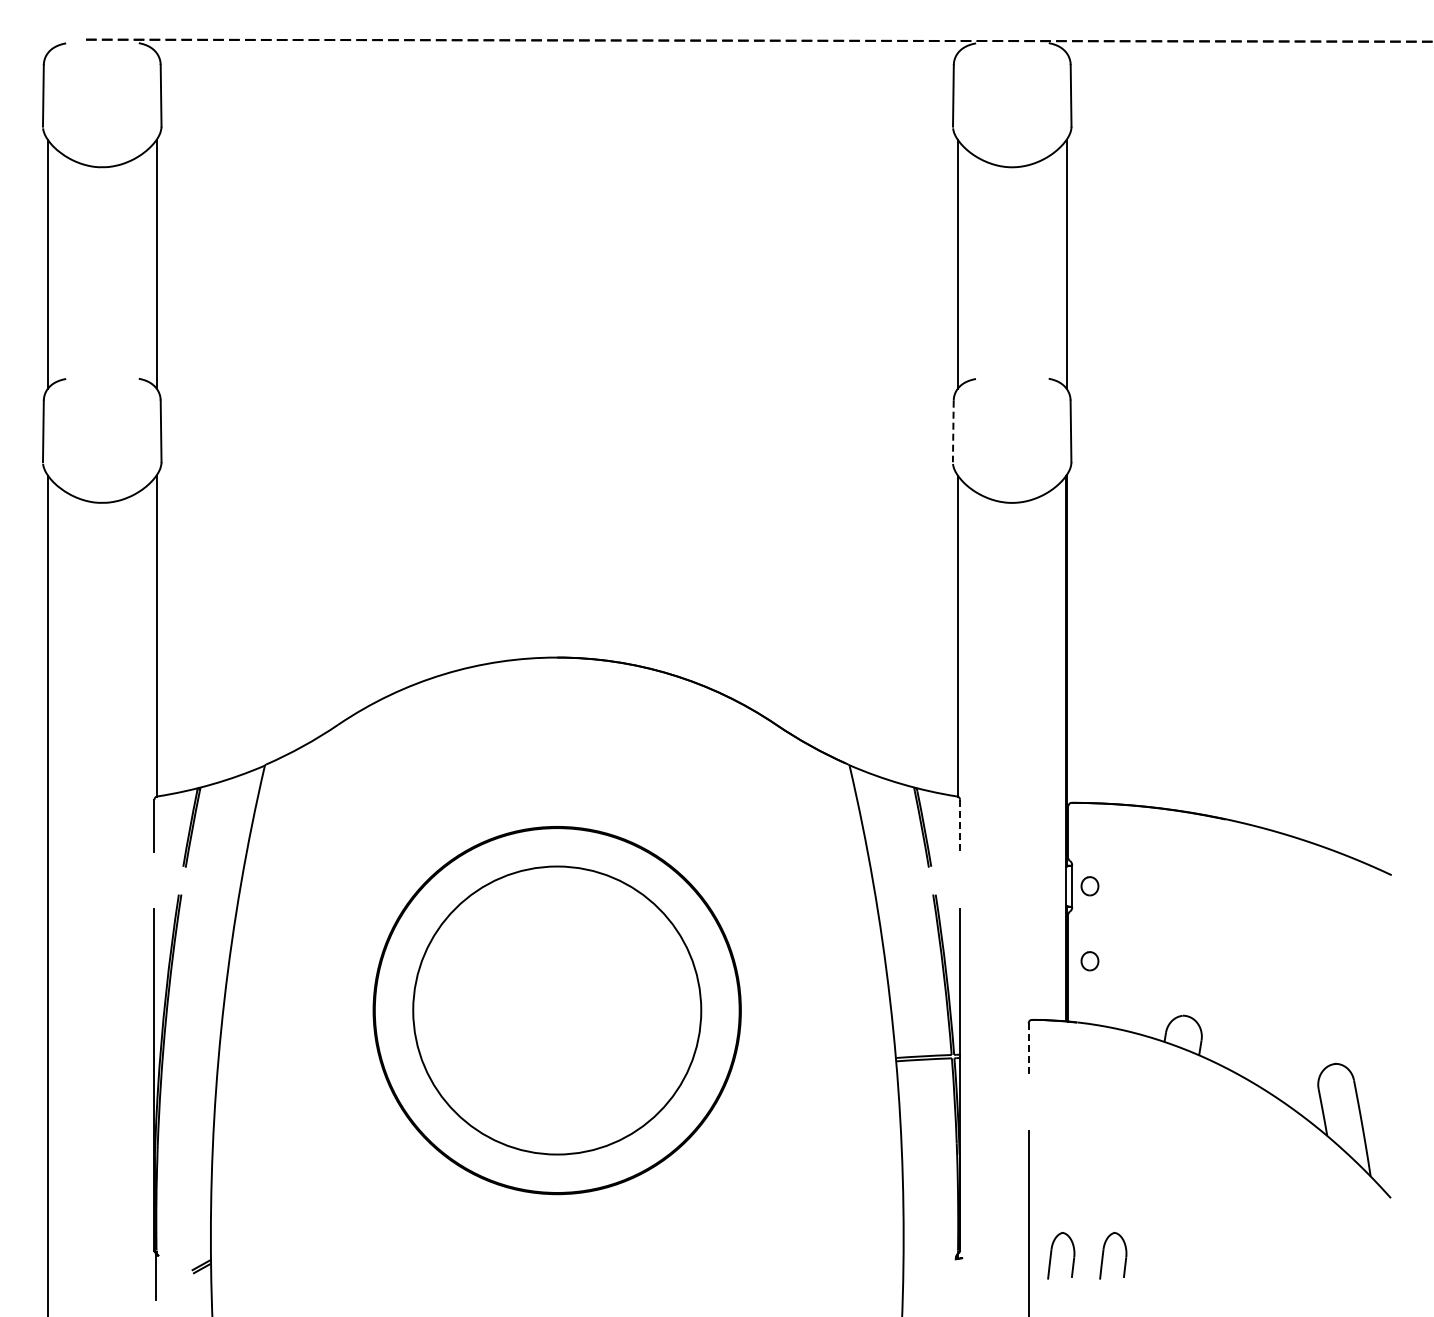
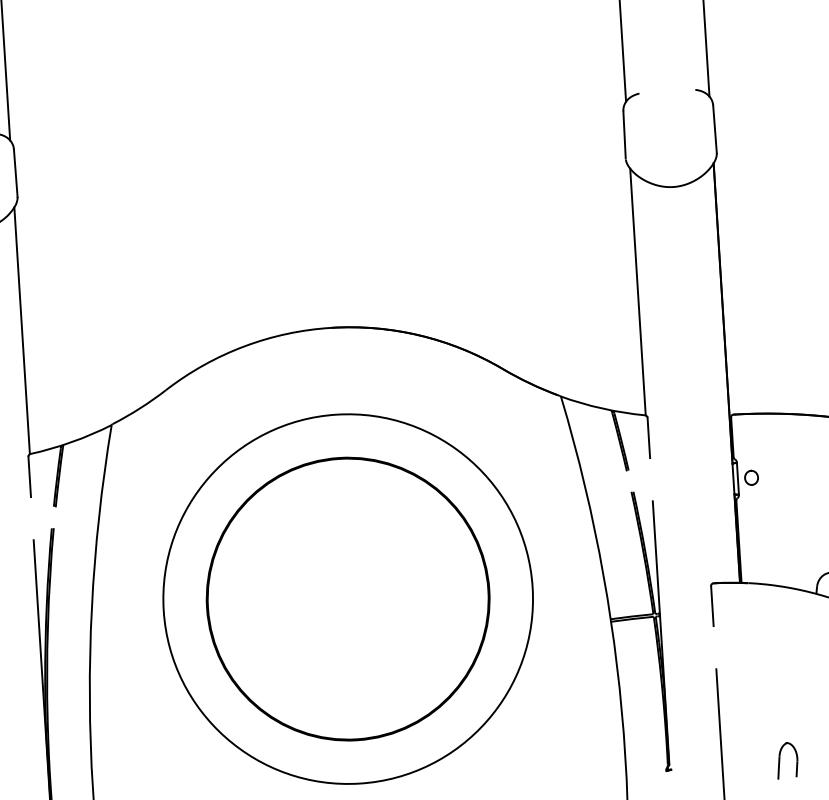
line: (953, 431) -> (624, 134), dashed -> solid
line: (960, 826) -> (649, 438), dashed -> solid
part: (1089, 961) -> (754, 535), removed
circle: (557, 1010) -> (348, 599), size x1.67
line: (1028, 1049) -> (712, 606), dashed -> solid
part: (1052, 1252) -> (740, 761), removed

